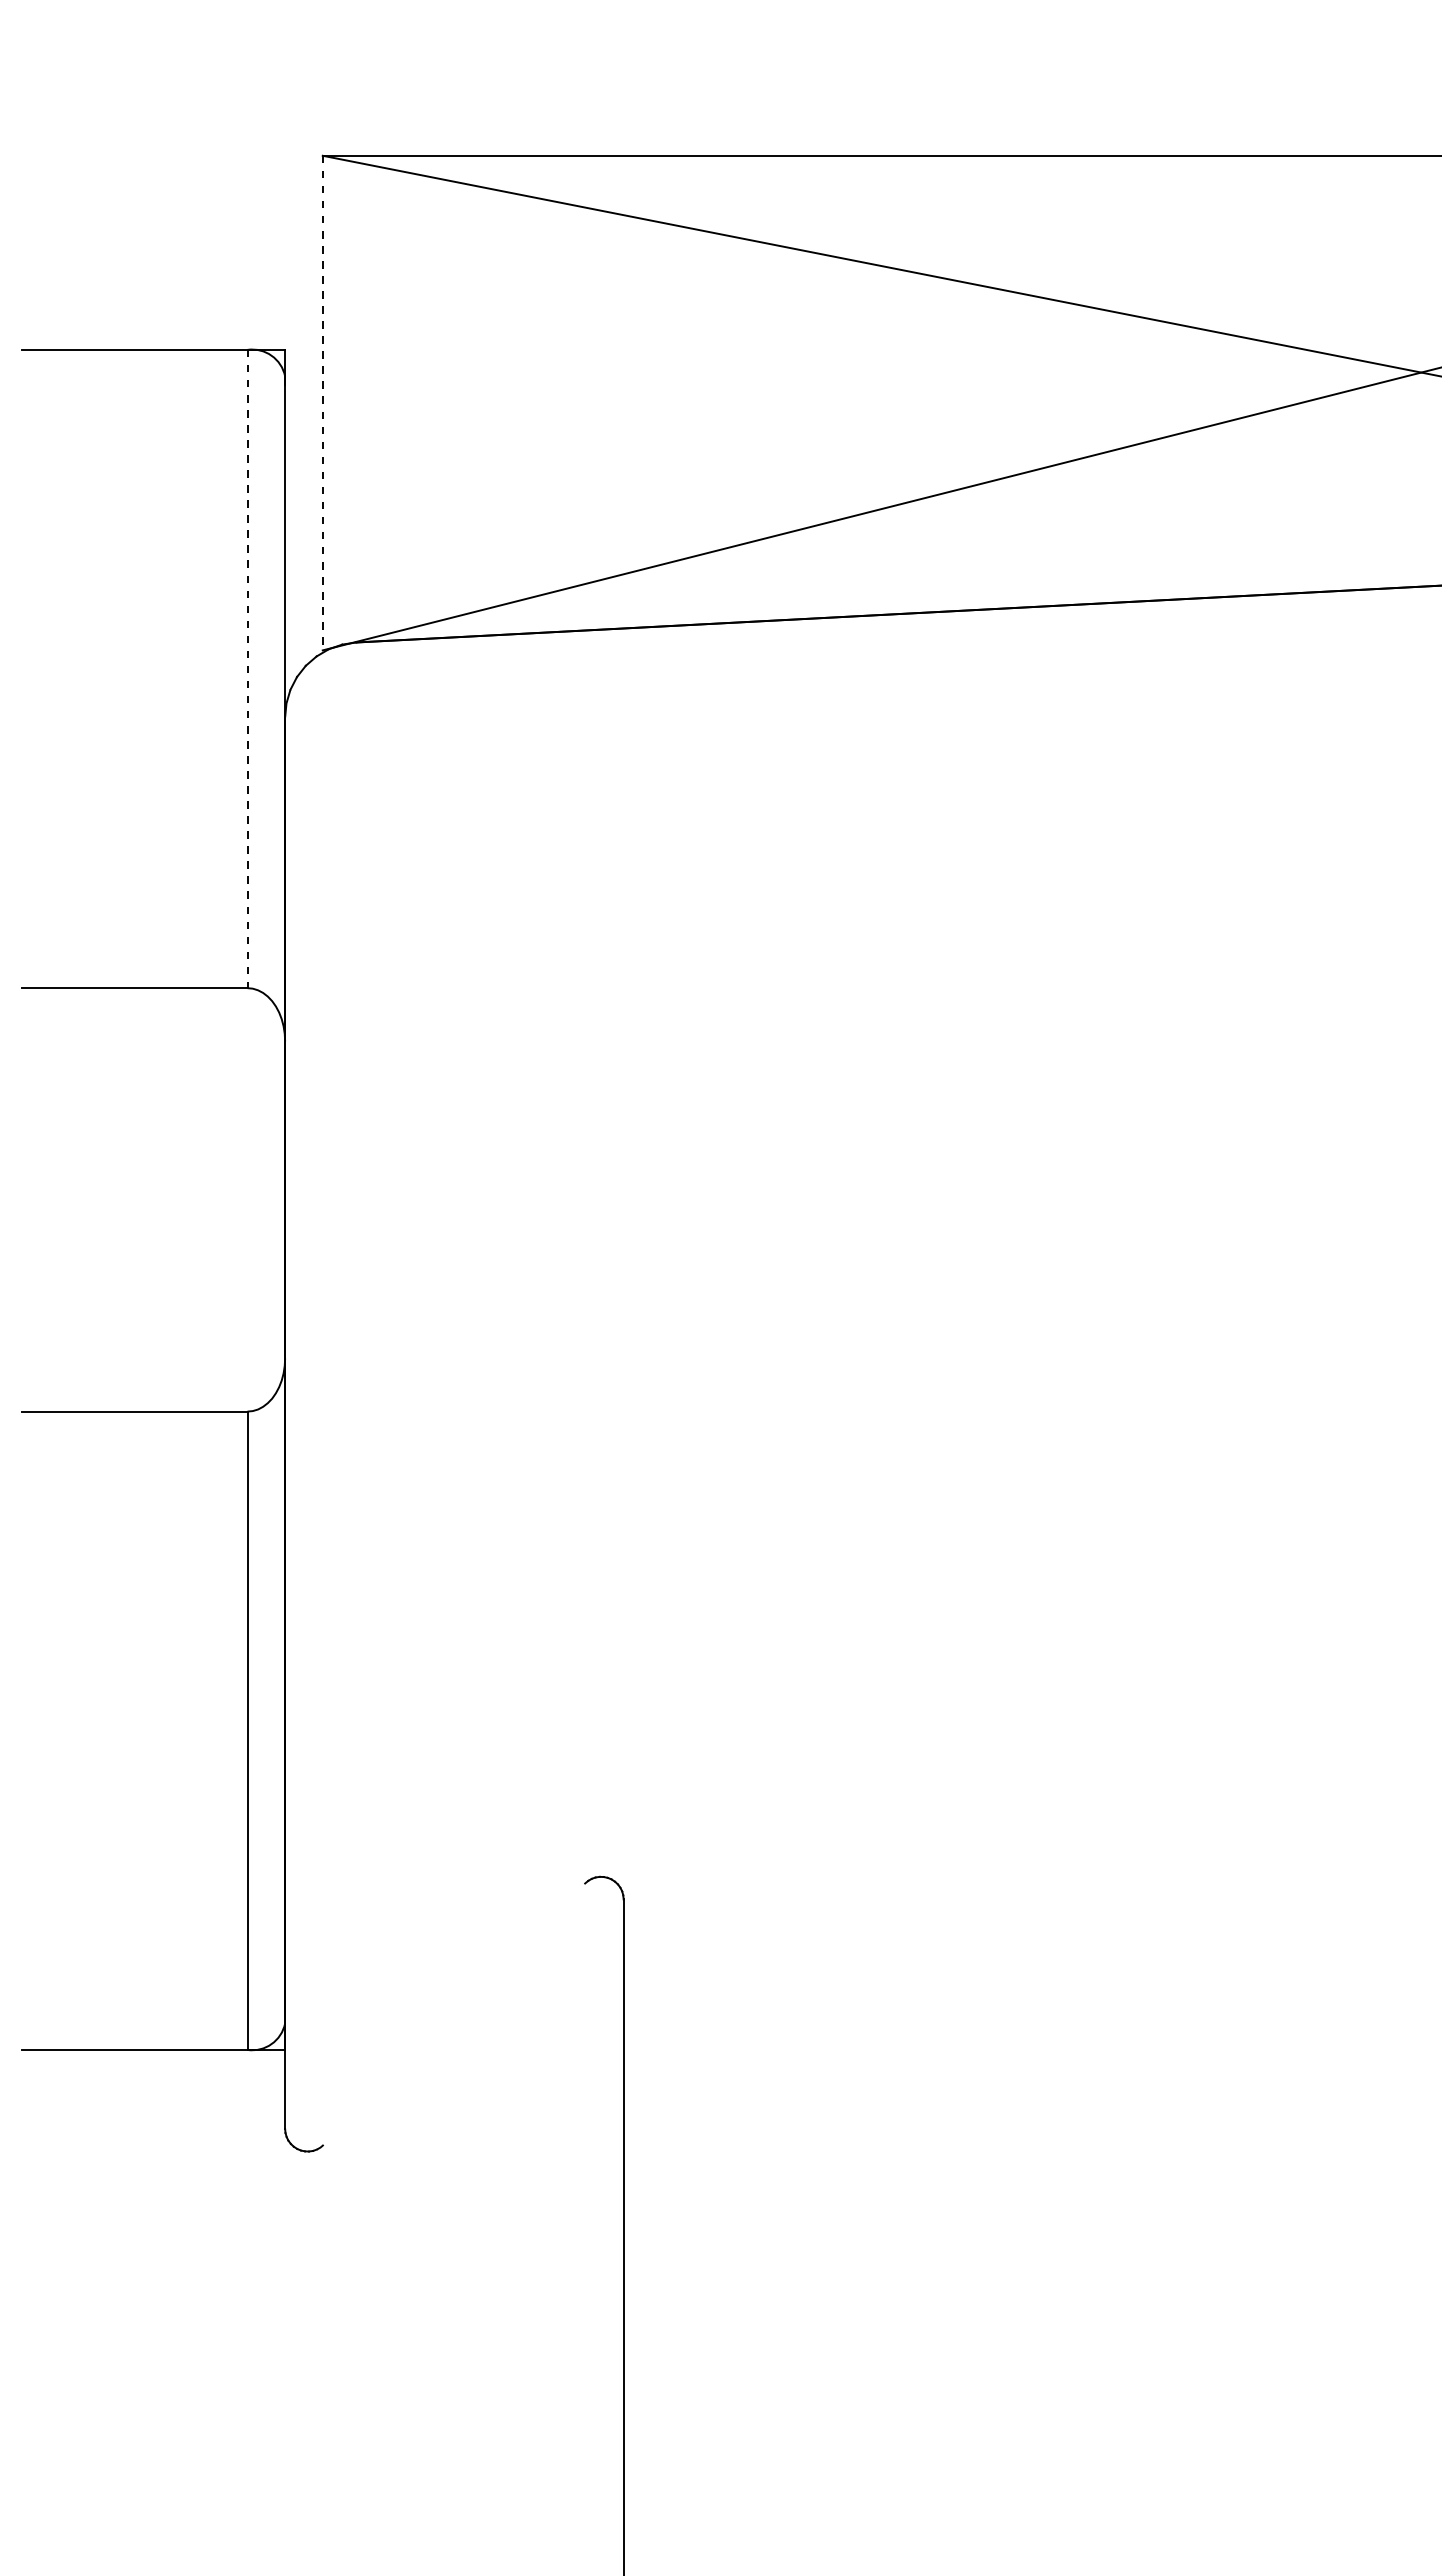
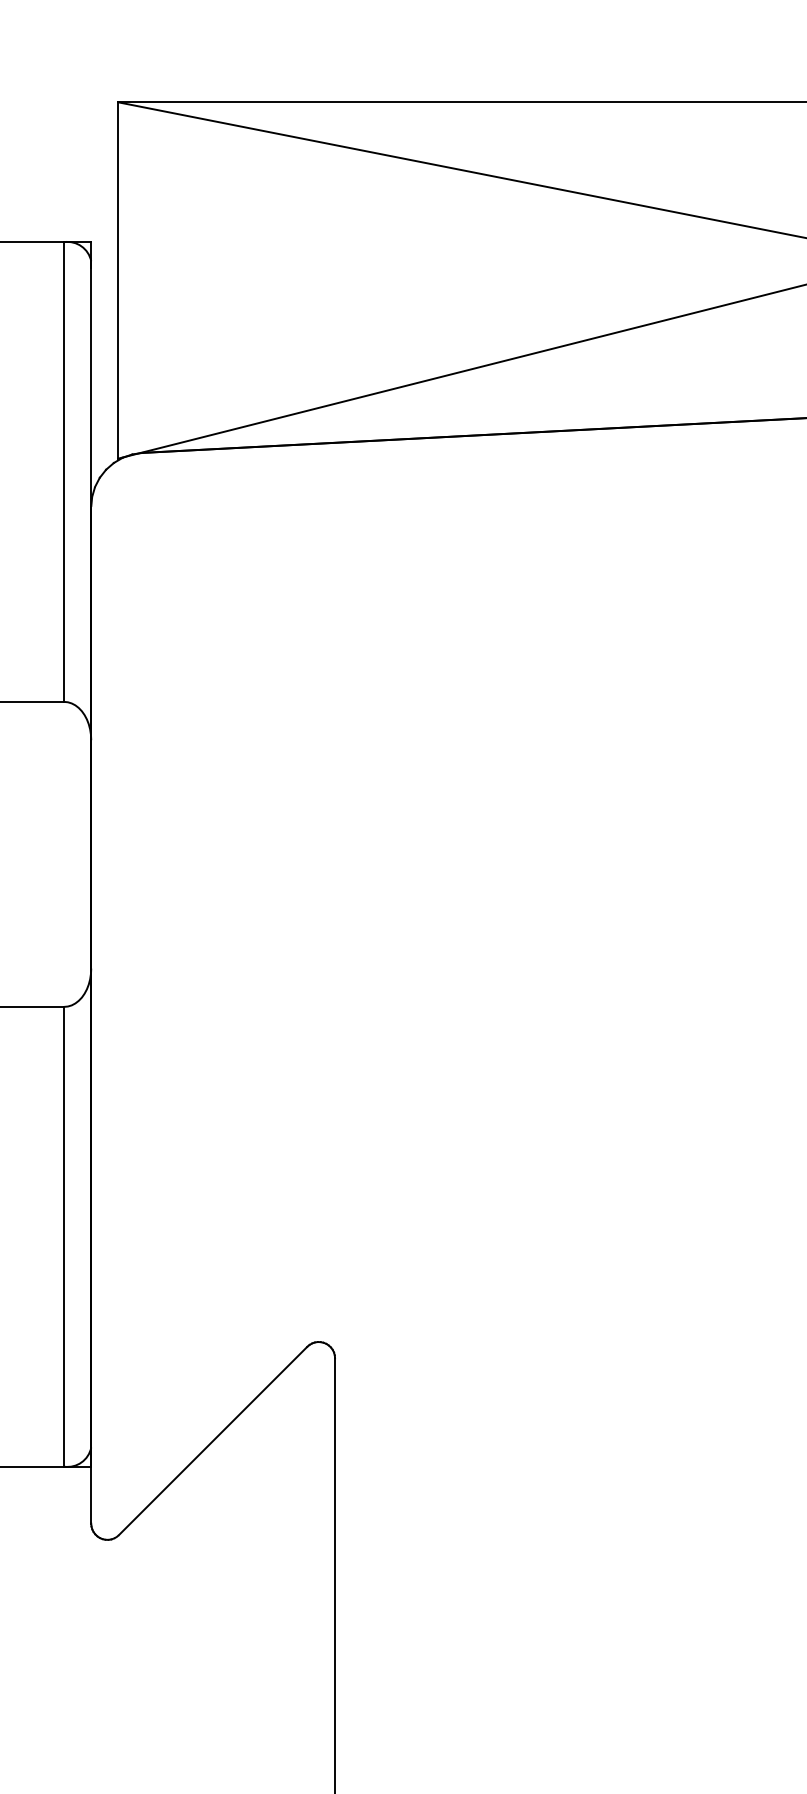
line: (322, 403) -> (118, 280), dashed -> solid
line: (247, 669) -> (64, 472), dashed -> solid
line: (454, 2013) -> (213, 1440), added

